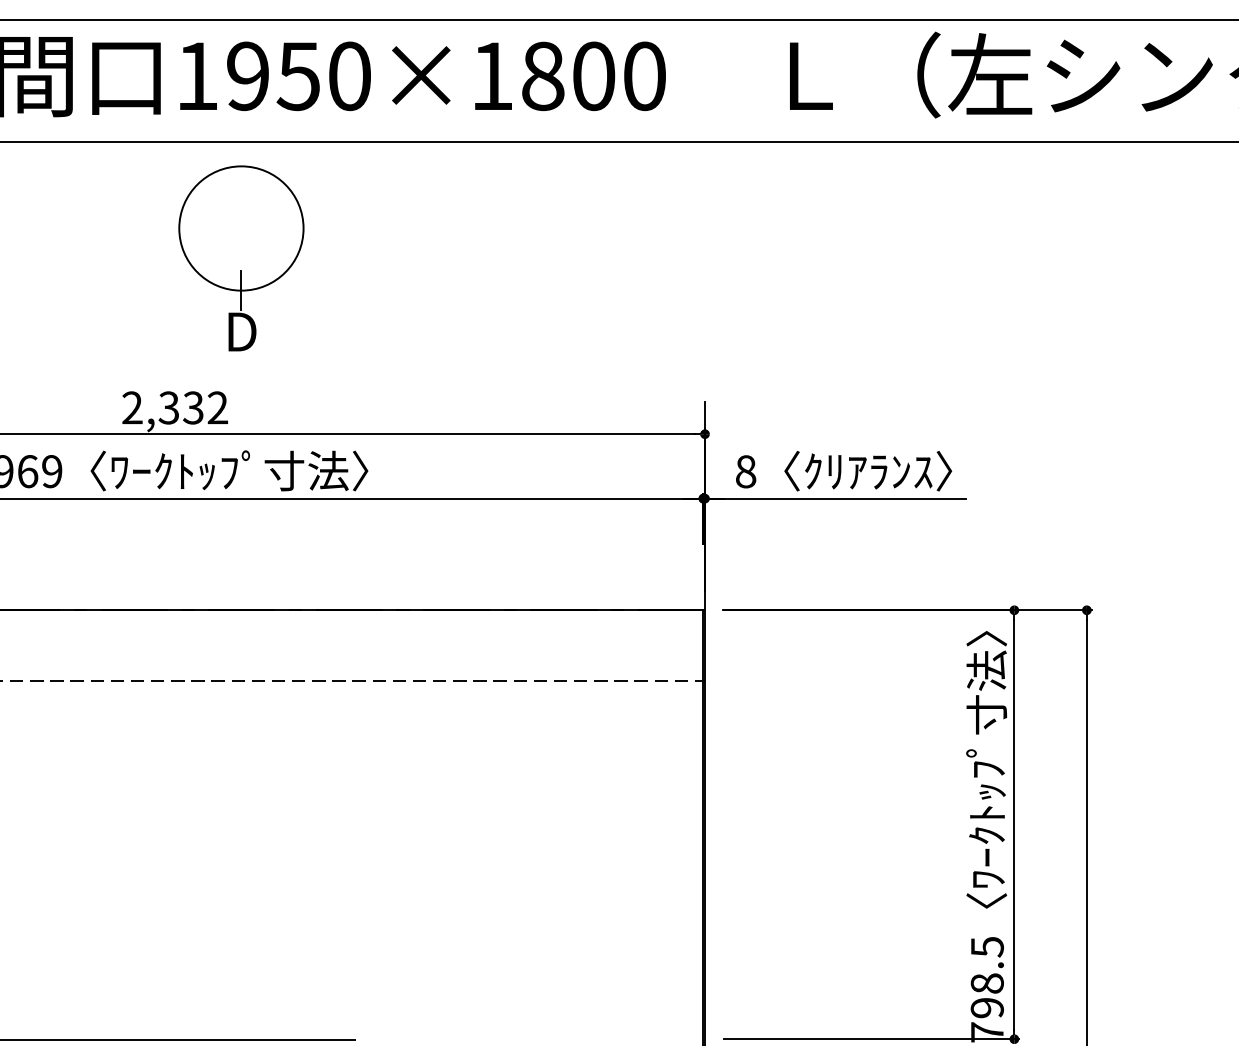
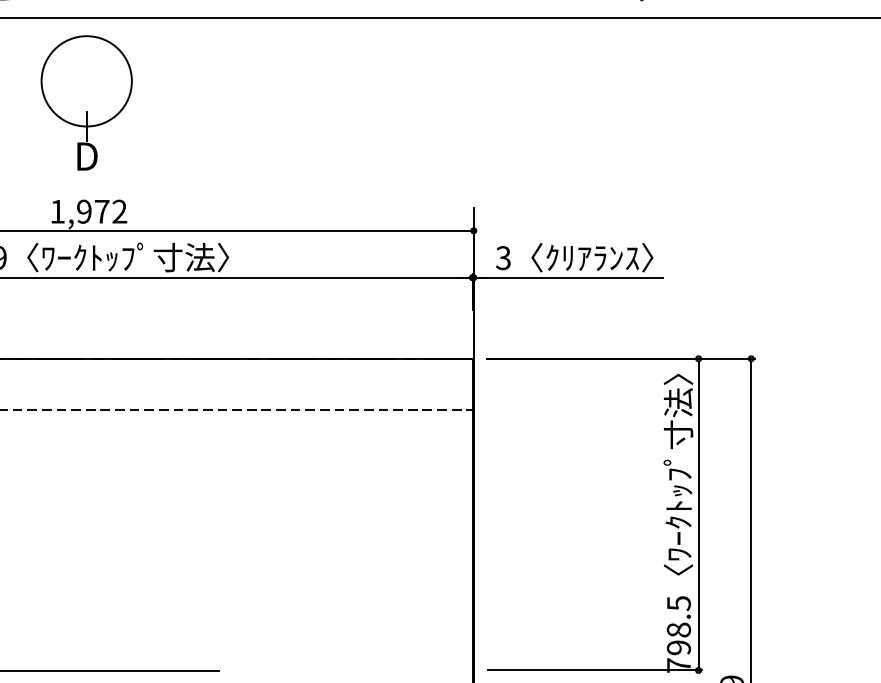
part: (241, 258) -> (86, 103), moved
text: (162, 407) -> (79, 211), 2,332 -> 1,972
text: (745, 471) -> (503, 257), 8 -> 3

